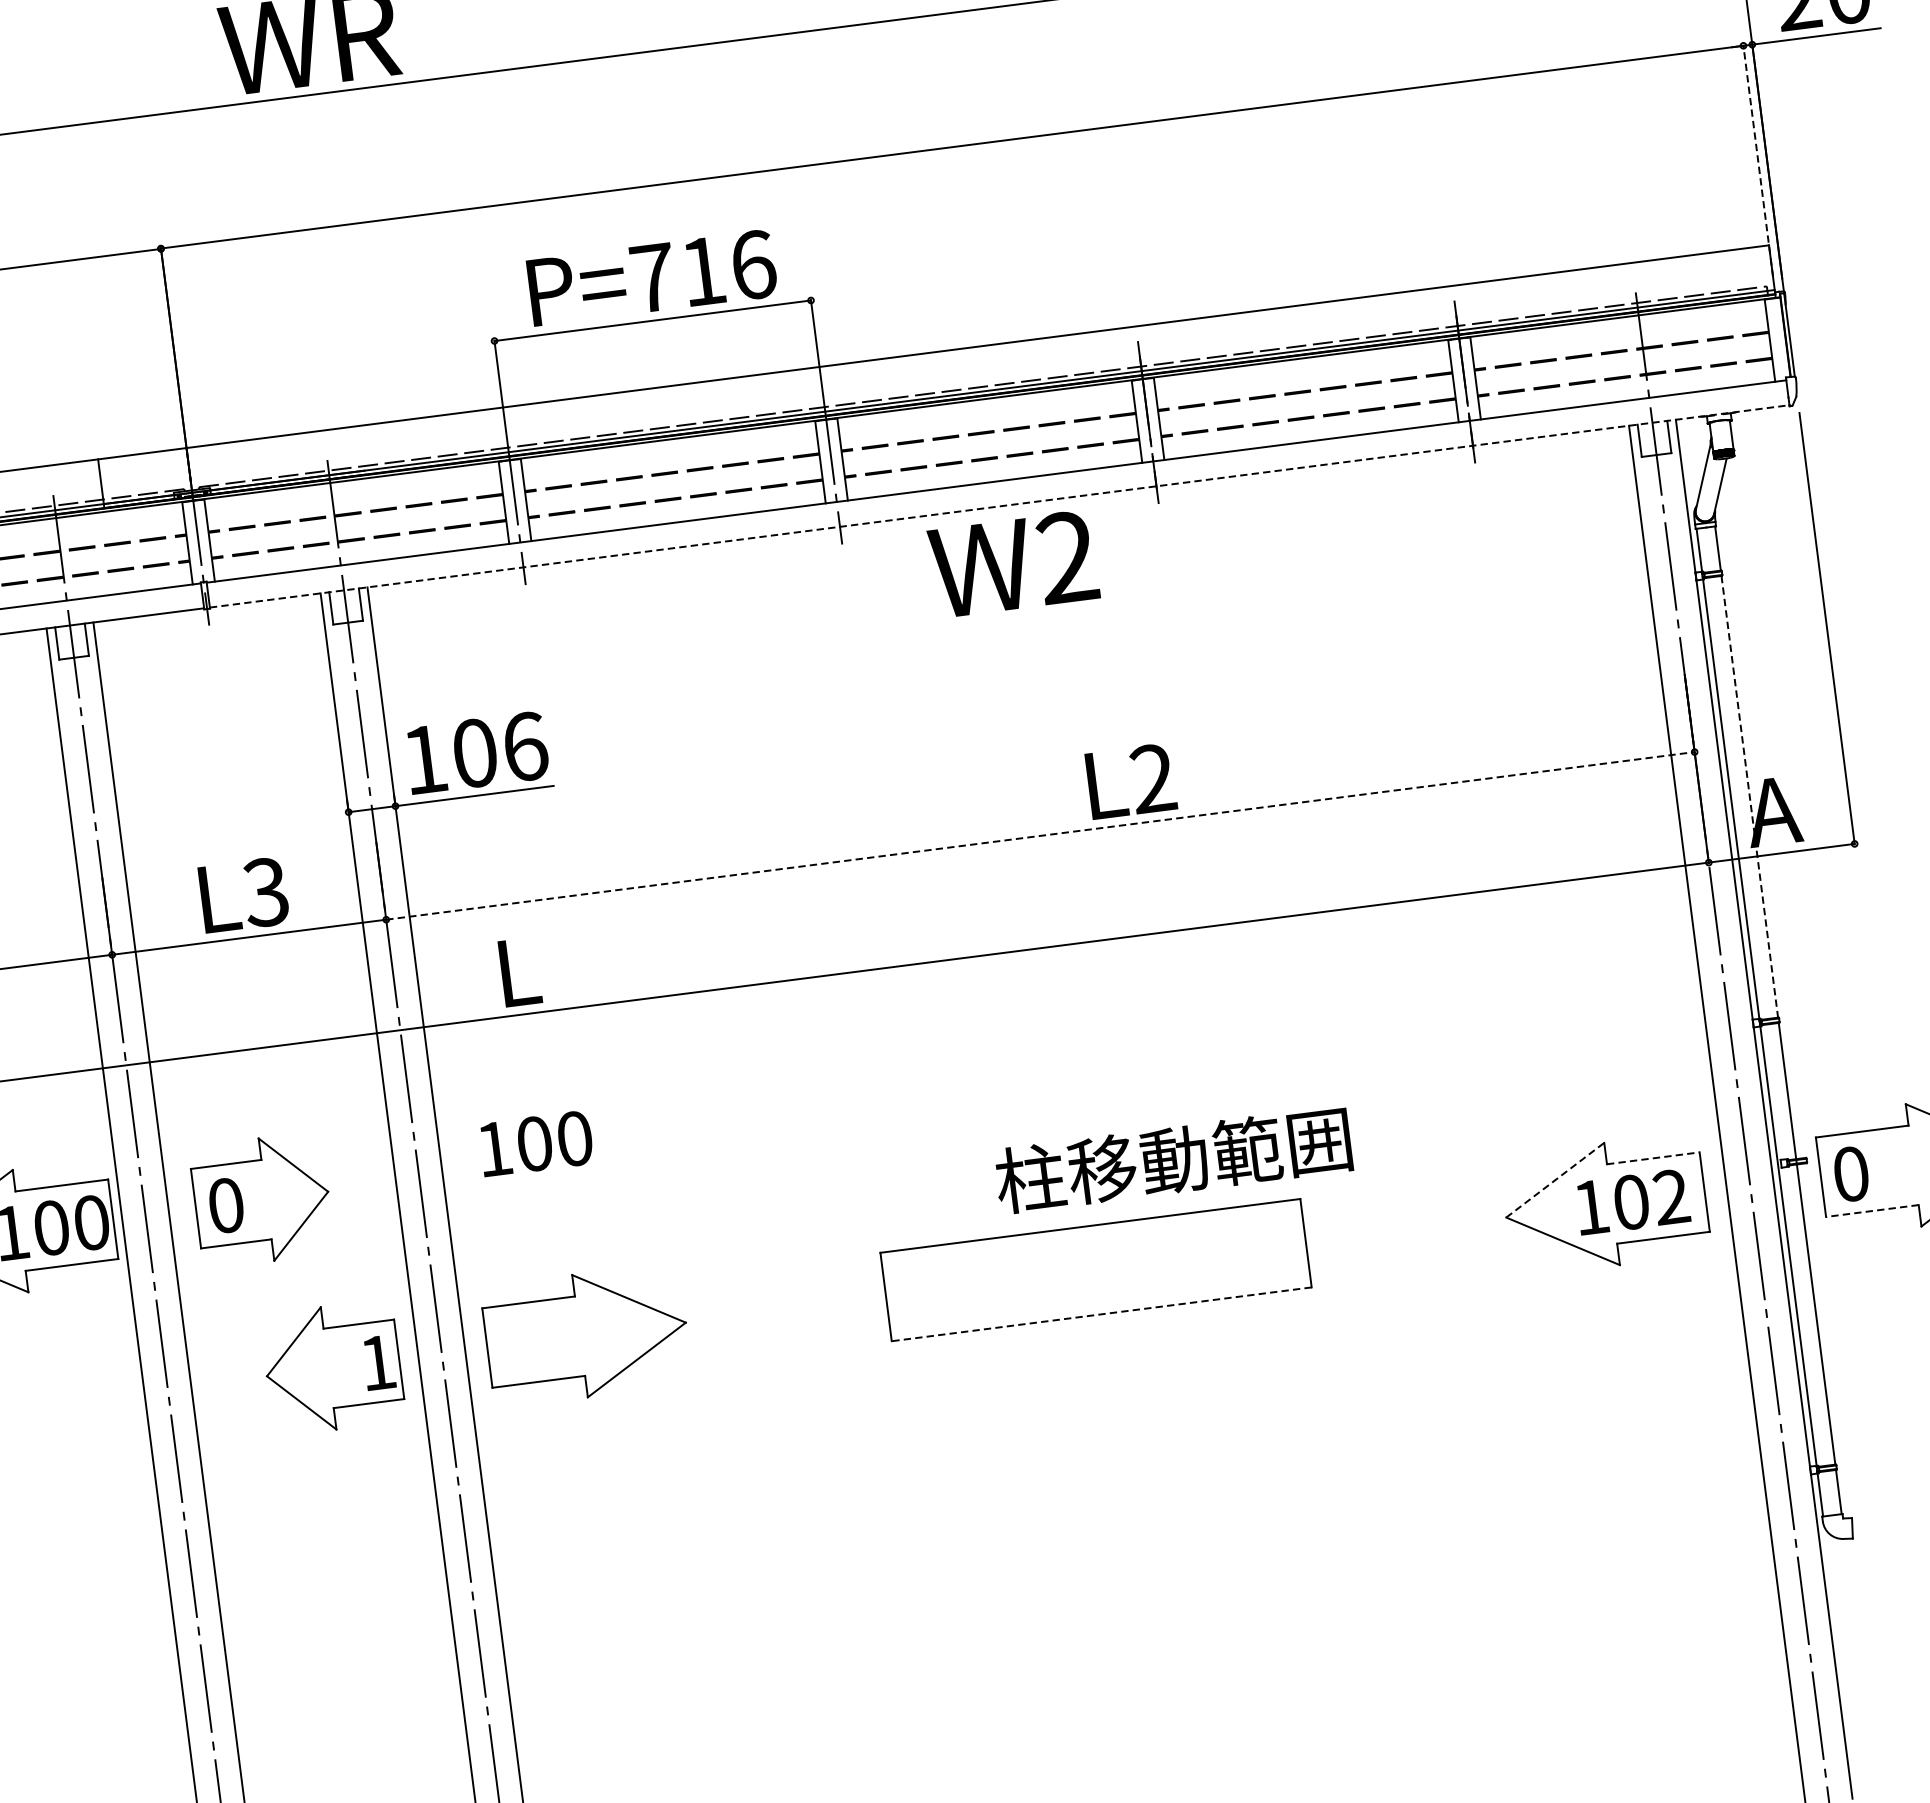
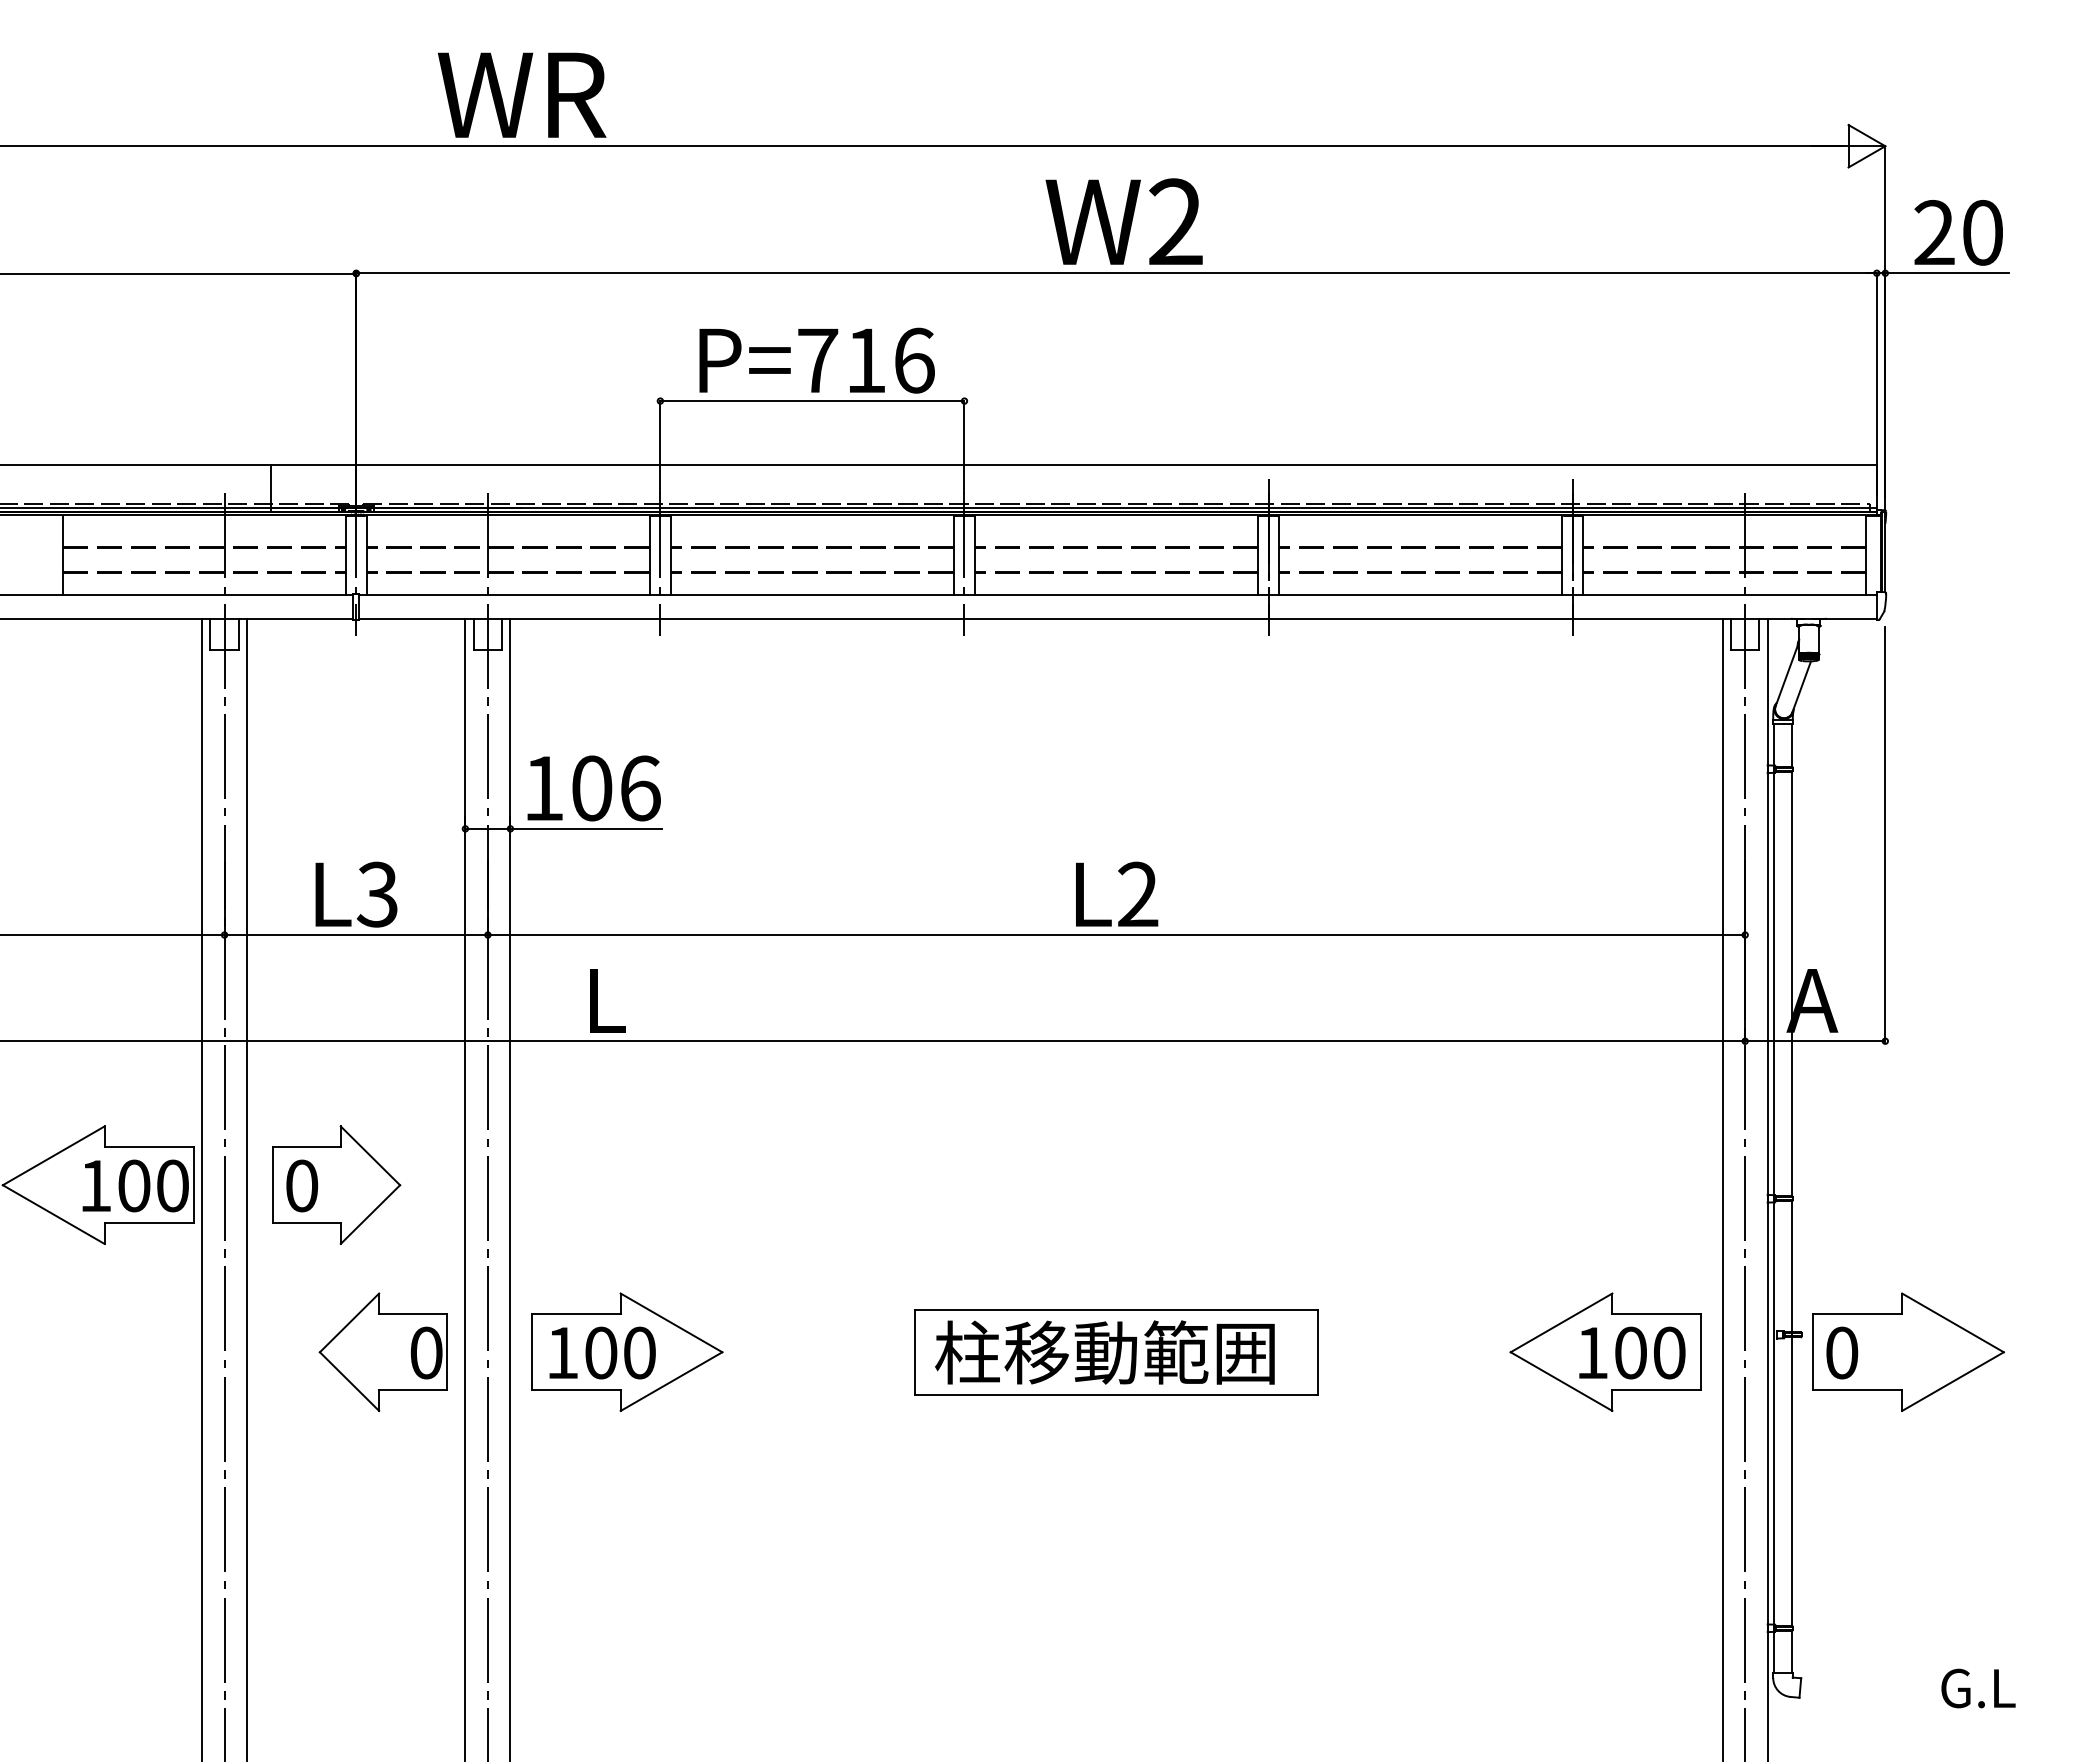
line: (1757, 160) -> (1876, 383), dashed -> solid
line: (999, 506) -> (1117, 618), dashed -> solid
text: (1012, 563) -> (1123, 221), moved
text: (1131, 780) -> (1117, 893), moved
line: (1749, 797) -> (1791, 984), dashed -> solid
line: (1040, 836) -> (1116, 935), dashed -> solid
text: (536, 1143) -> (602, 1352), moved
line: (1652, 1158) -> (1656, 1314), dashed -> solid
text: (1172, 1160) -> (1104, 1352), moved
line: (1555, 1179) -> (1561, 1322), dashed -> solid
text: (1671, 1196) -> (1669, 1352), 102 -> 100
line: (1872, 1211) -> (1857, 1390), dashed -> solid
line: (1101, 1314) -> (1116, 1394), dashed -> solid
text: (377, 1362) -> (426, 1352), 1 -> 0

